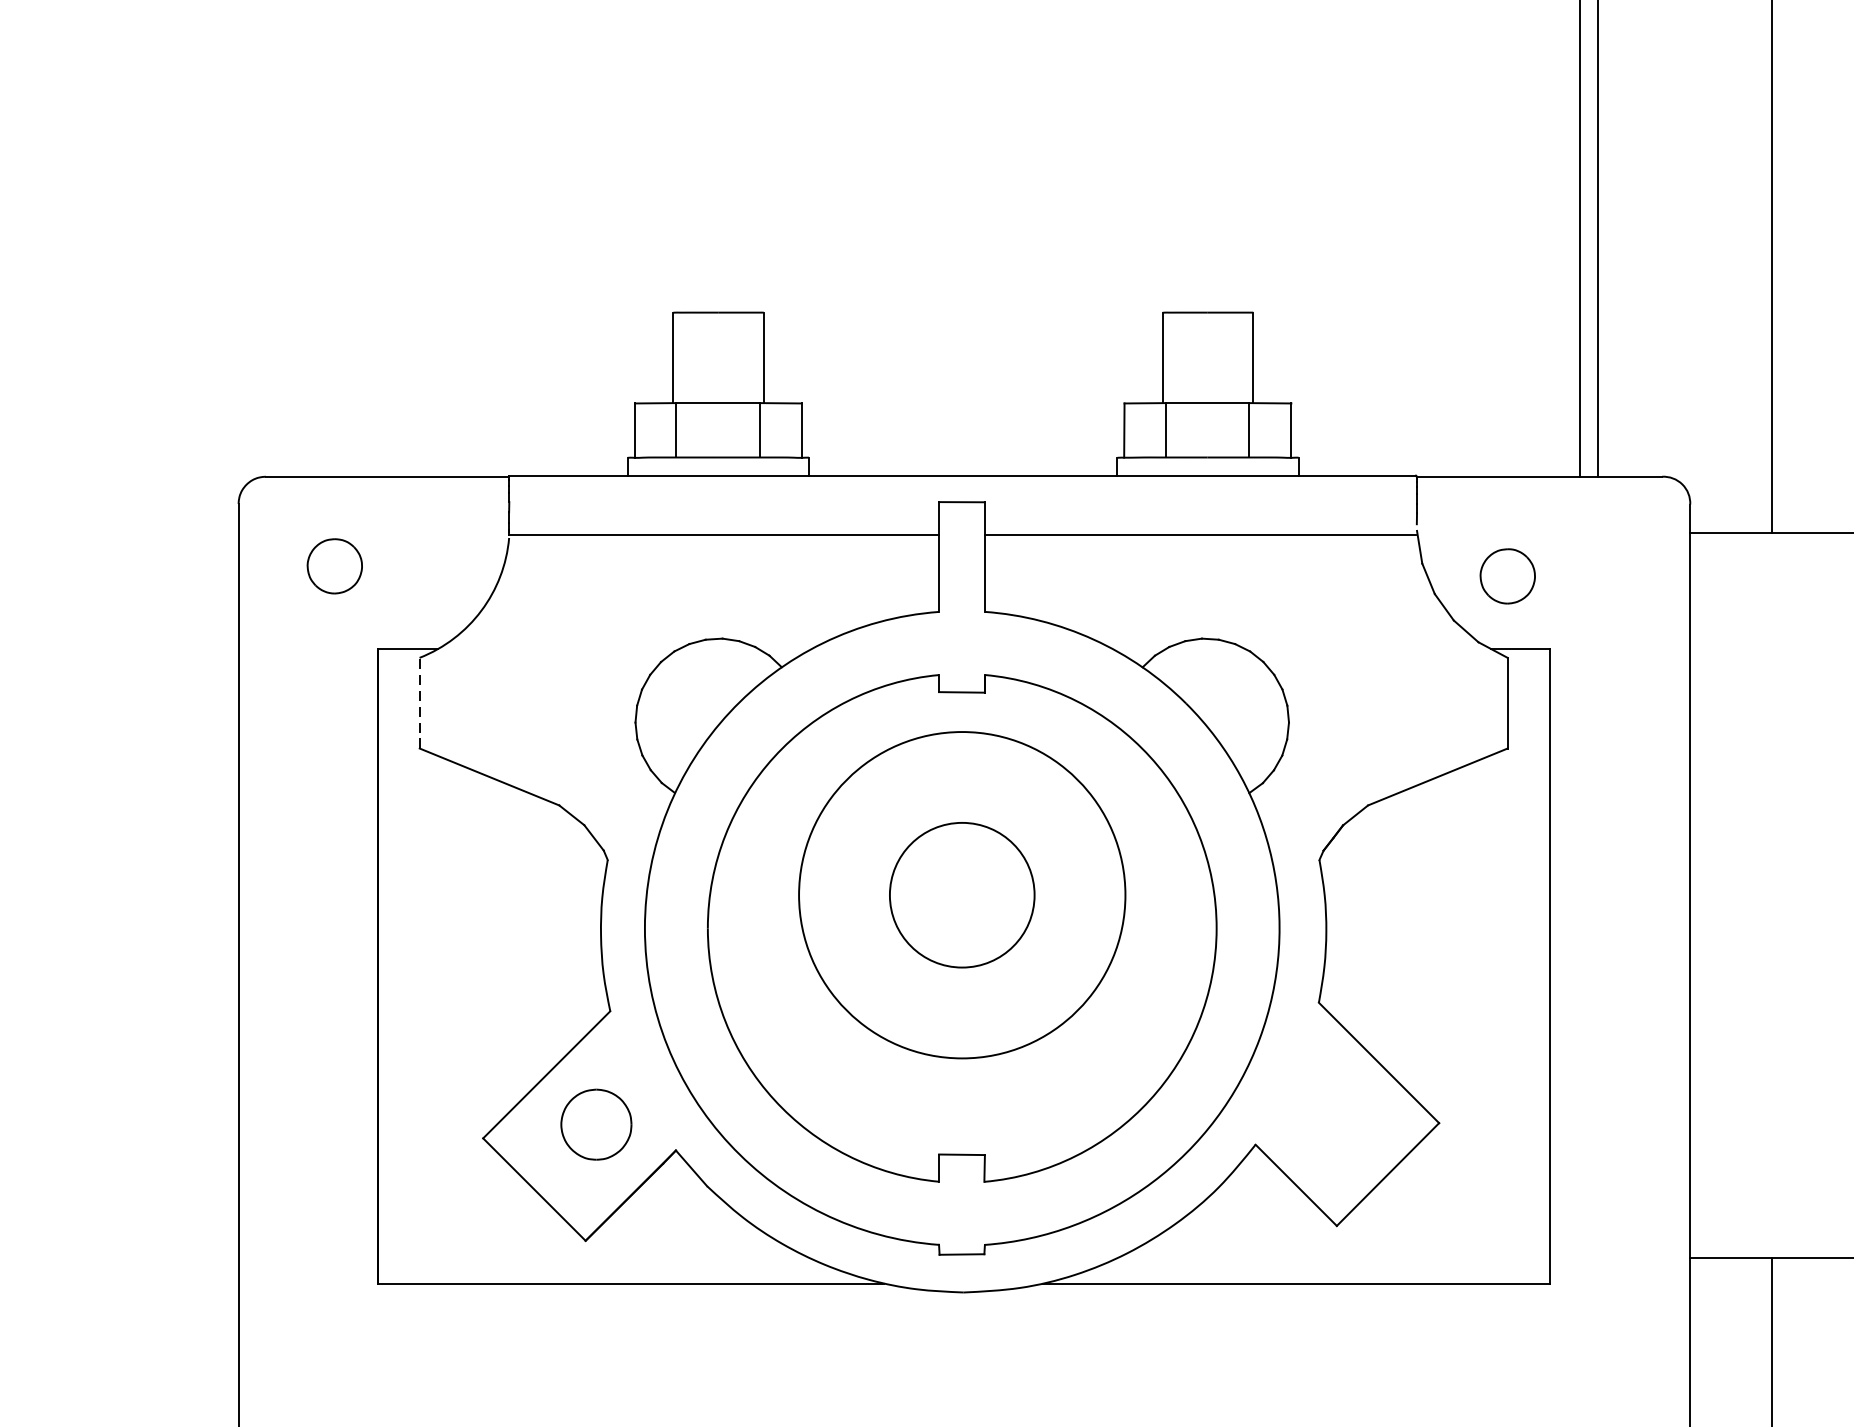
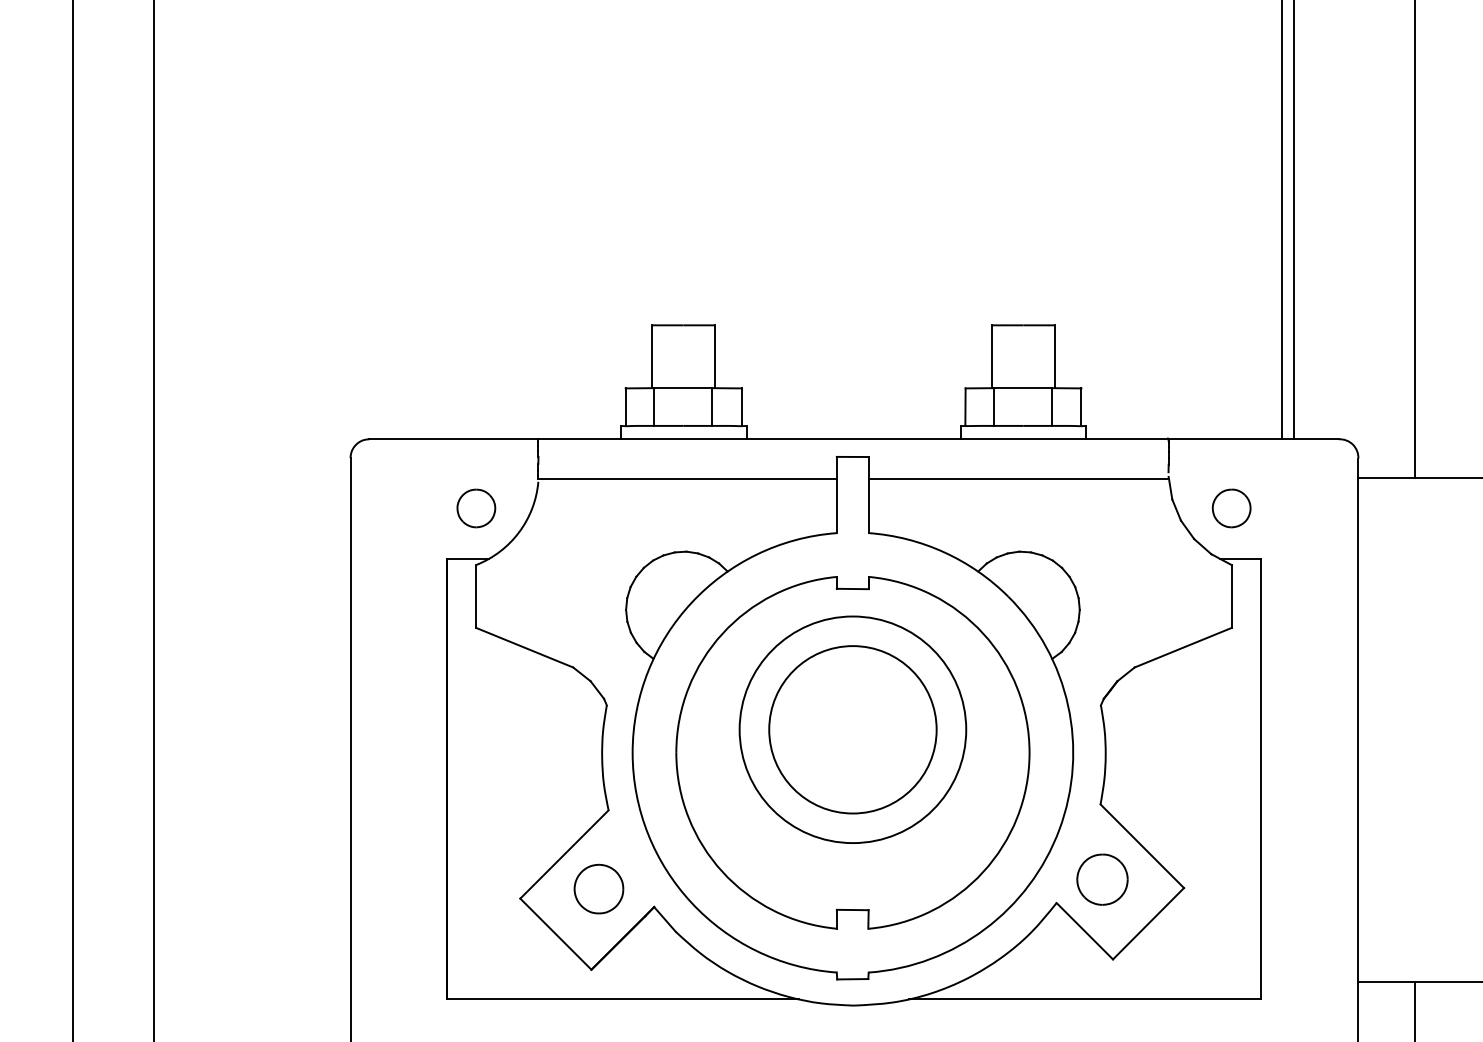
part: (335, 566) -> (476, 508), moved
line: (420, 703) -> (476, 596), dashed -> solid
circle: (961, 894) -> (852, 729), size x1.67
part: (1321, 1110) -> (1102, 879), added

